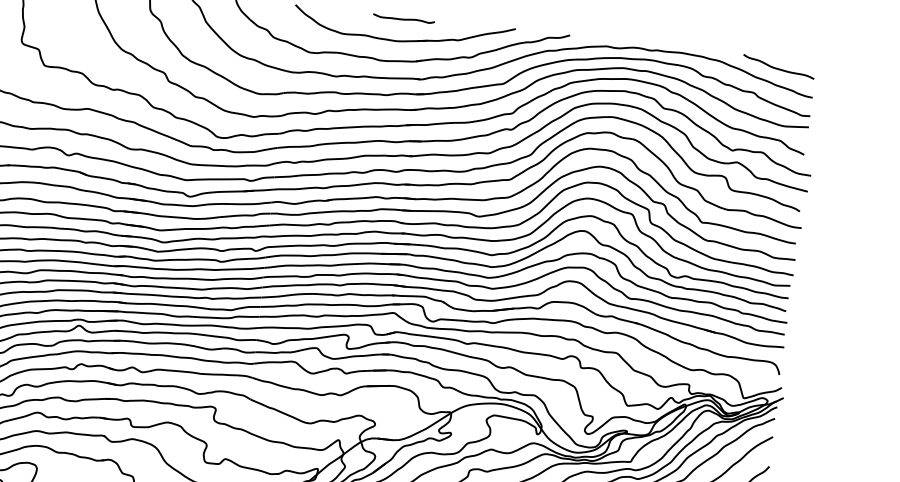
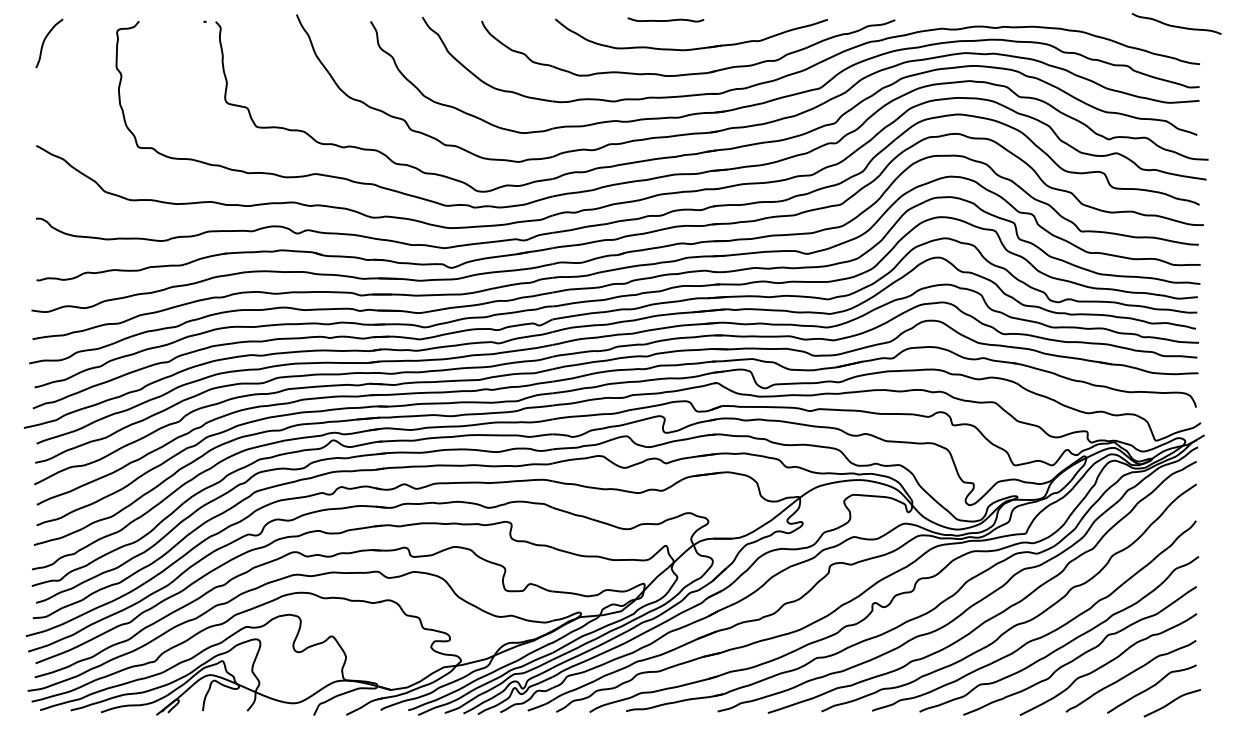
curve: (403, 19) -> (665, 20), moved
curve: (778, 68) -> (1176, 25), moved

